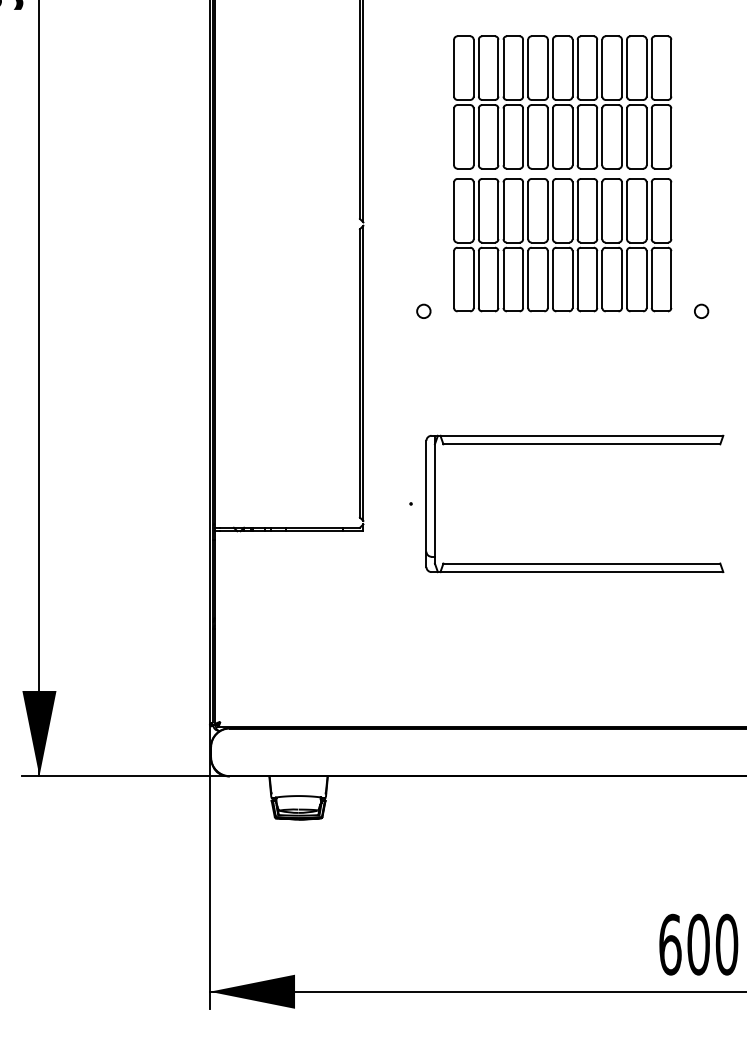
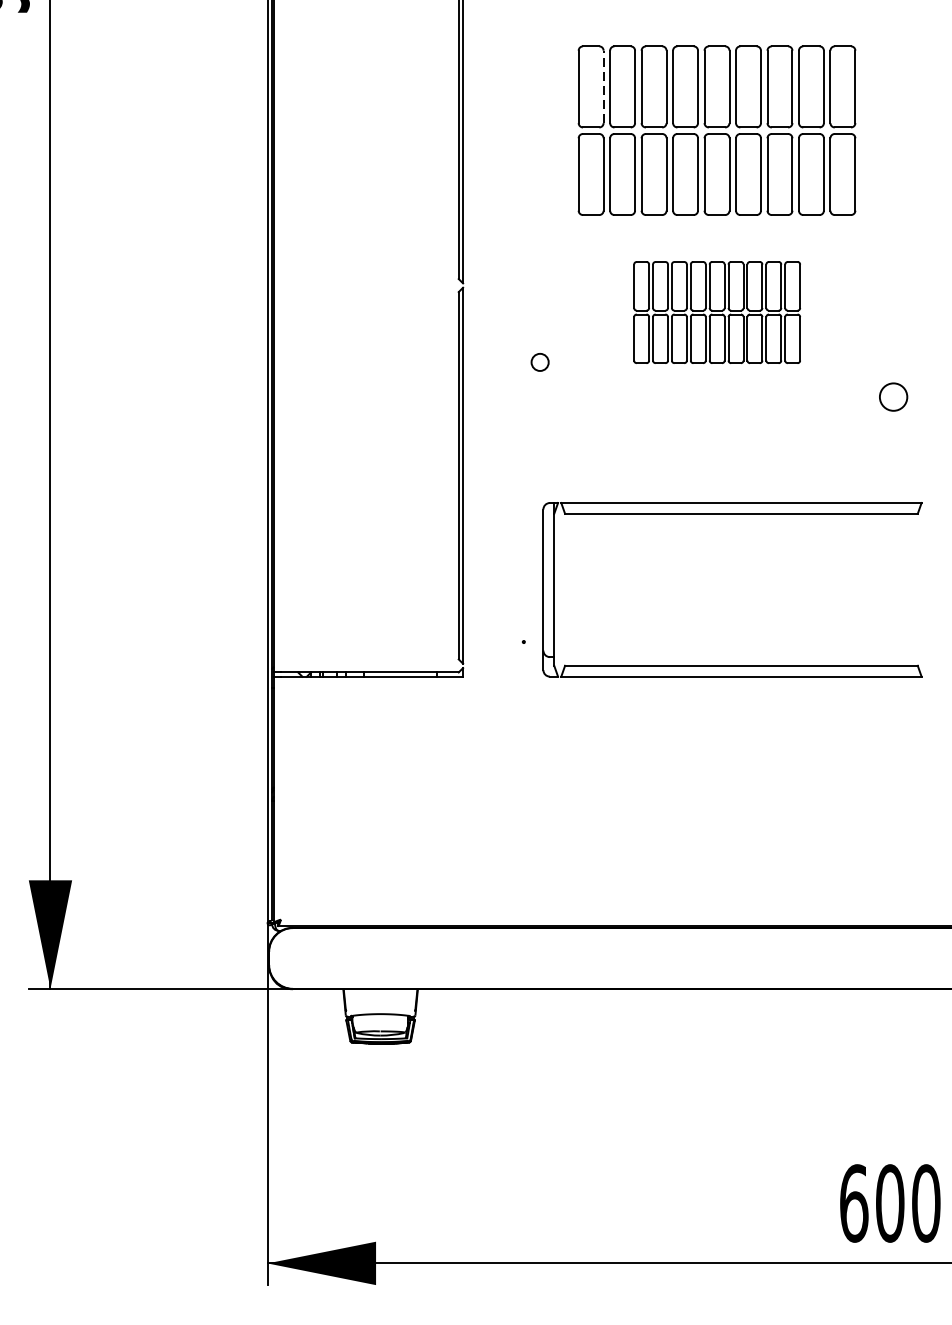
line: (473, 67) -> (603, 86), solid -> dashed
part: (562, 245) -> (716, 312), size x0.6
circle: (423, 310) -> (539, 361), moved
circle: (701, 310) -> (893, 395), size x1.6
part: (574, 444) -> (732, 514), moved

